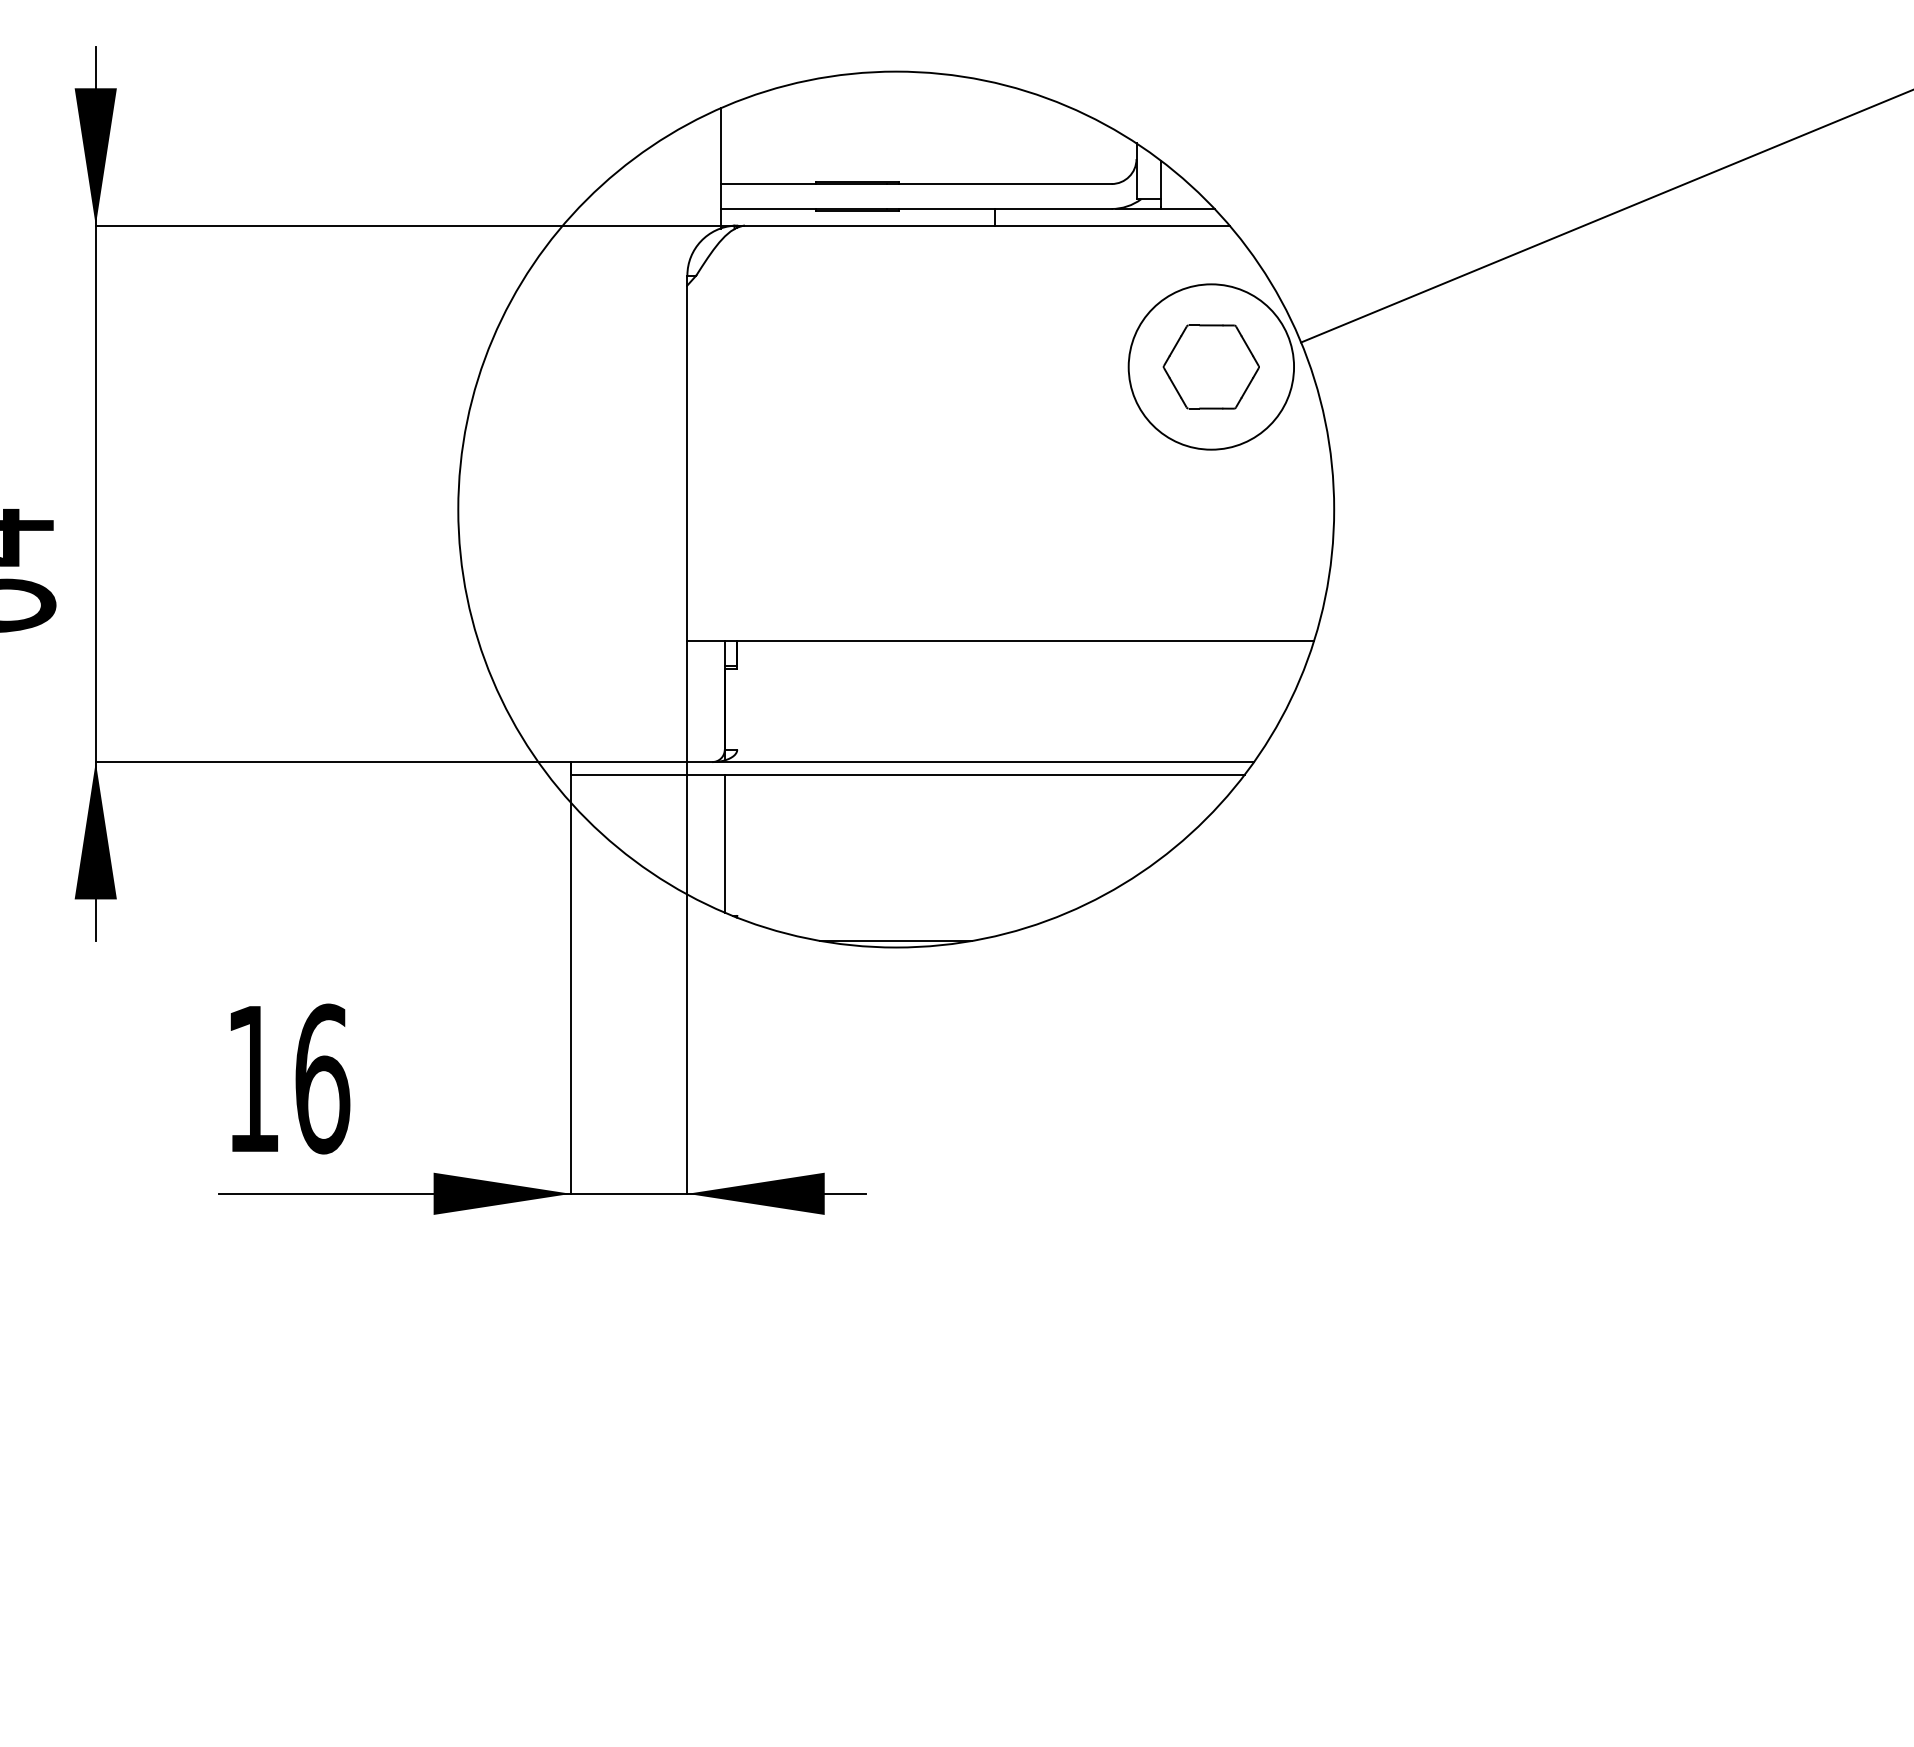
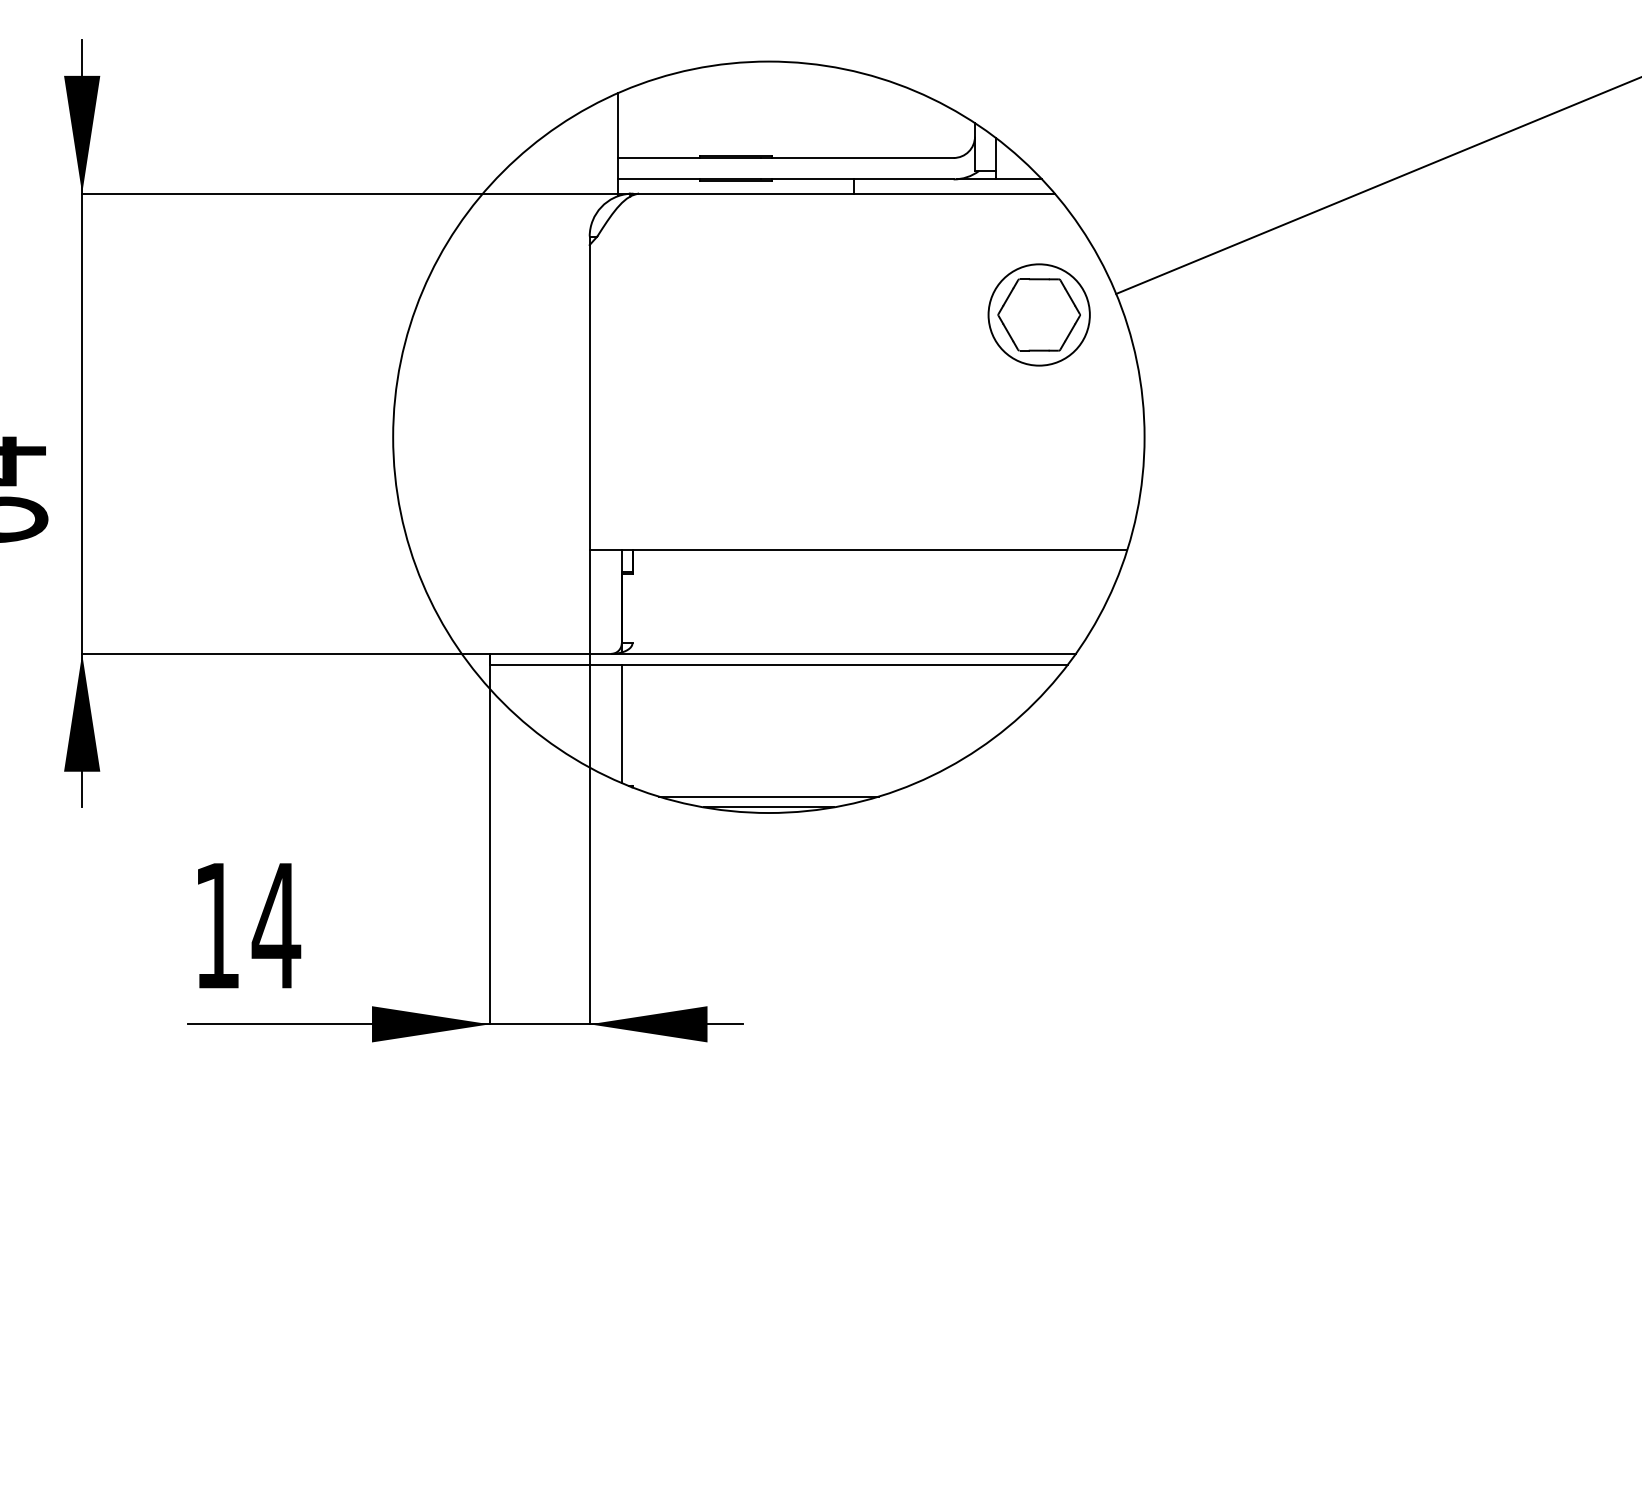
circle: (1211, 366) -> (1039, 314), size x0.71
line: (896, 928) -> (769, 796), added
text: (322, 1078) -> (276, 925), 16 -> 14

